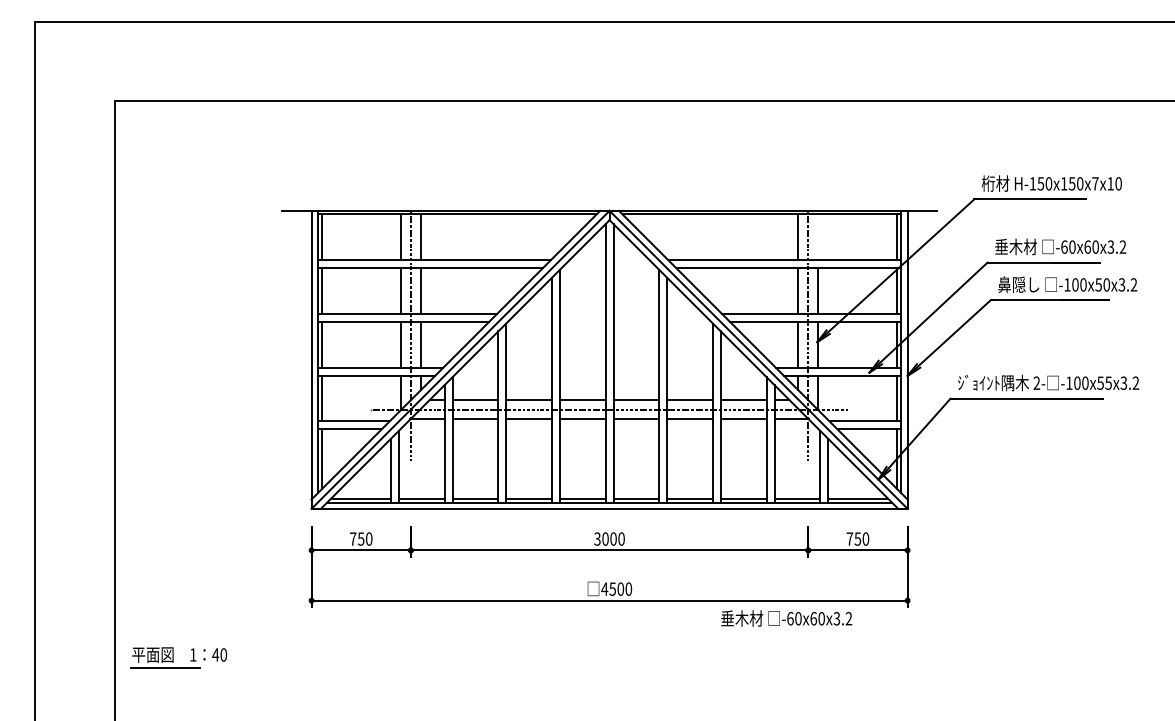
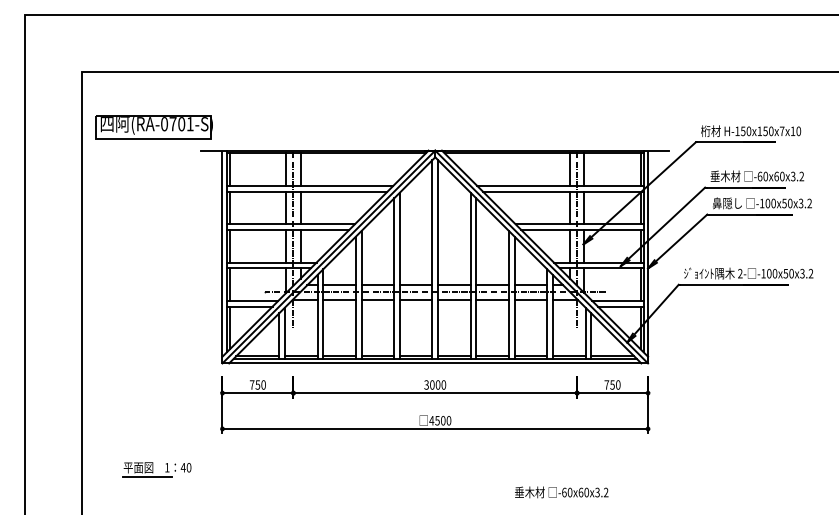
part: (215, 177) -> (153, 126), added
line: (818, 237) -> (584, 169), added
text: (1108, 382) -> (791, 273), -100x55x3.2 -> -100x50x3.2
text: (786, 618) -> (561, 492), moved
part: (178, 657) -> (156, 469), moved

